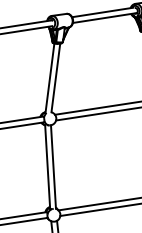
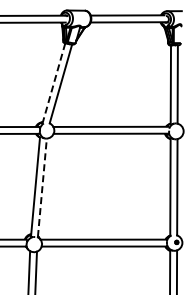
line: (49, 78) -> (53, 83), solid -> dashed
line: (53, 166) -> (42, 187), solid -> dashed

